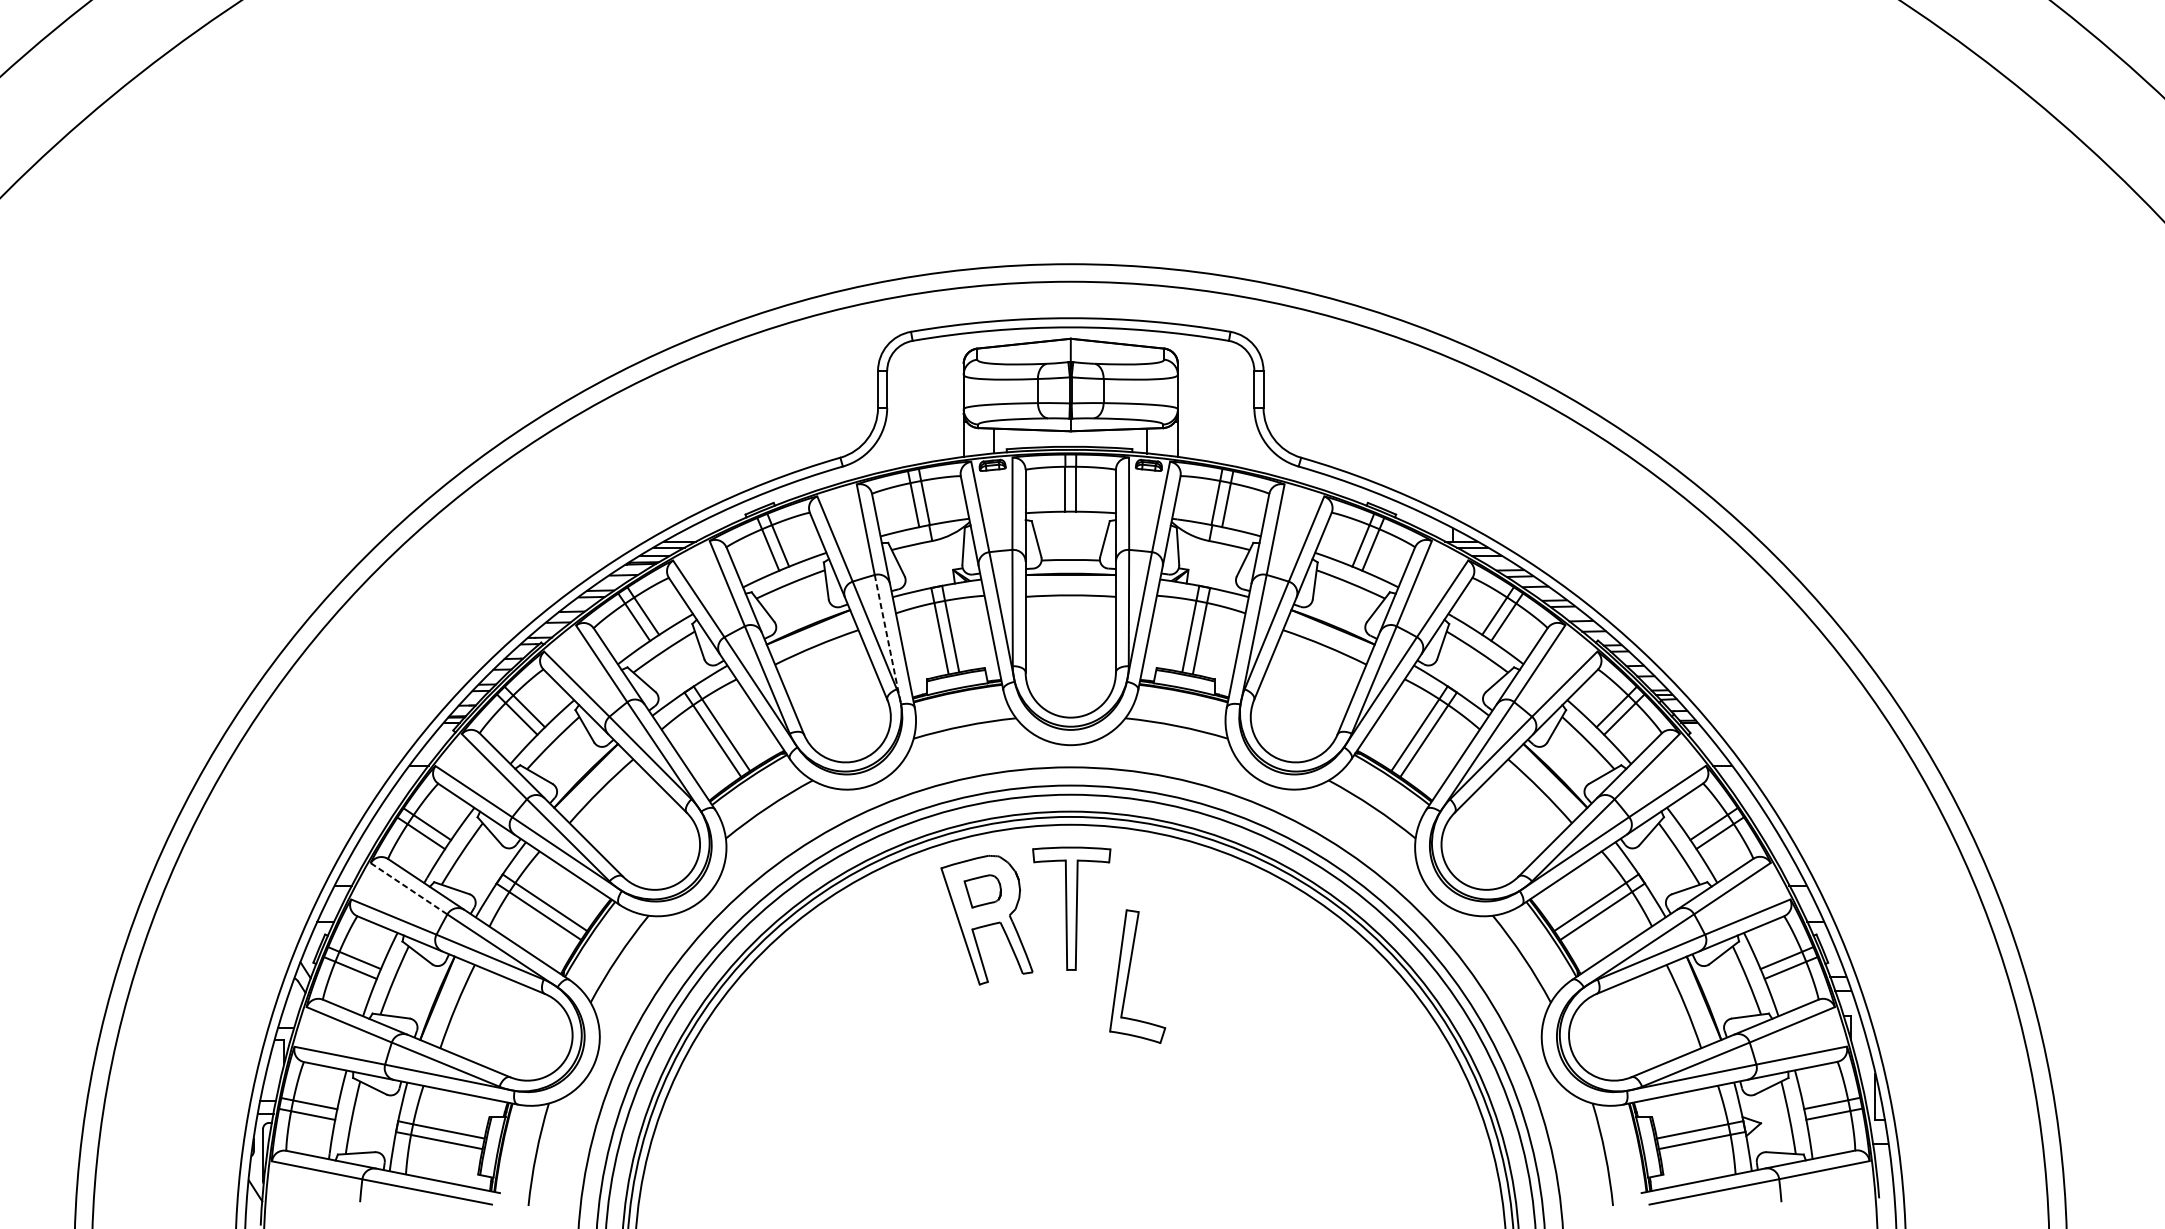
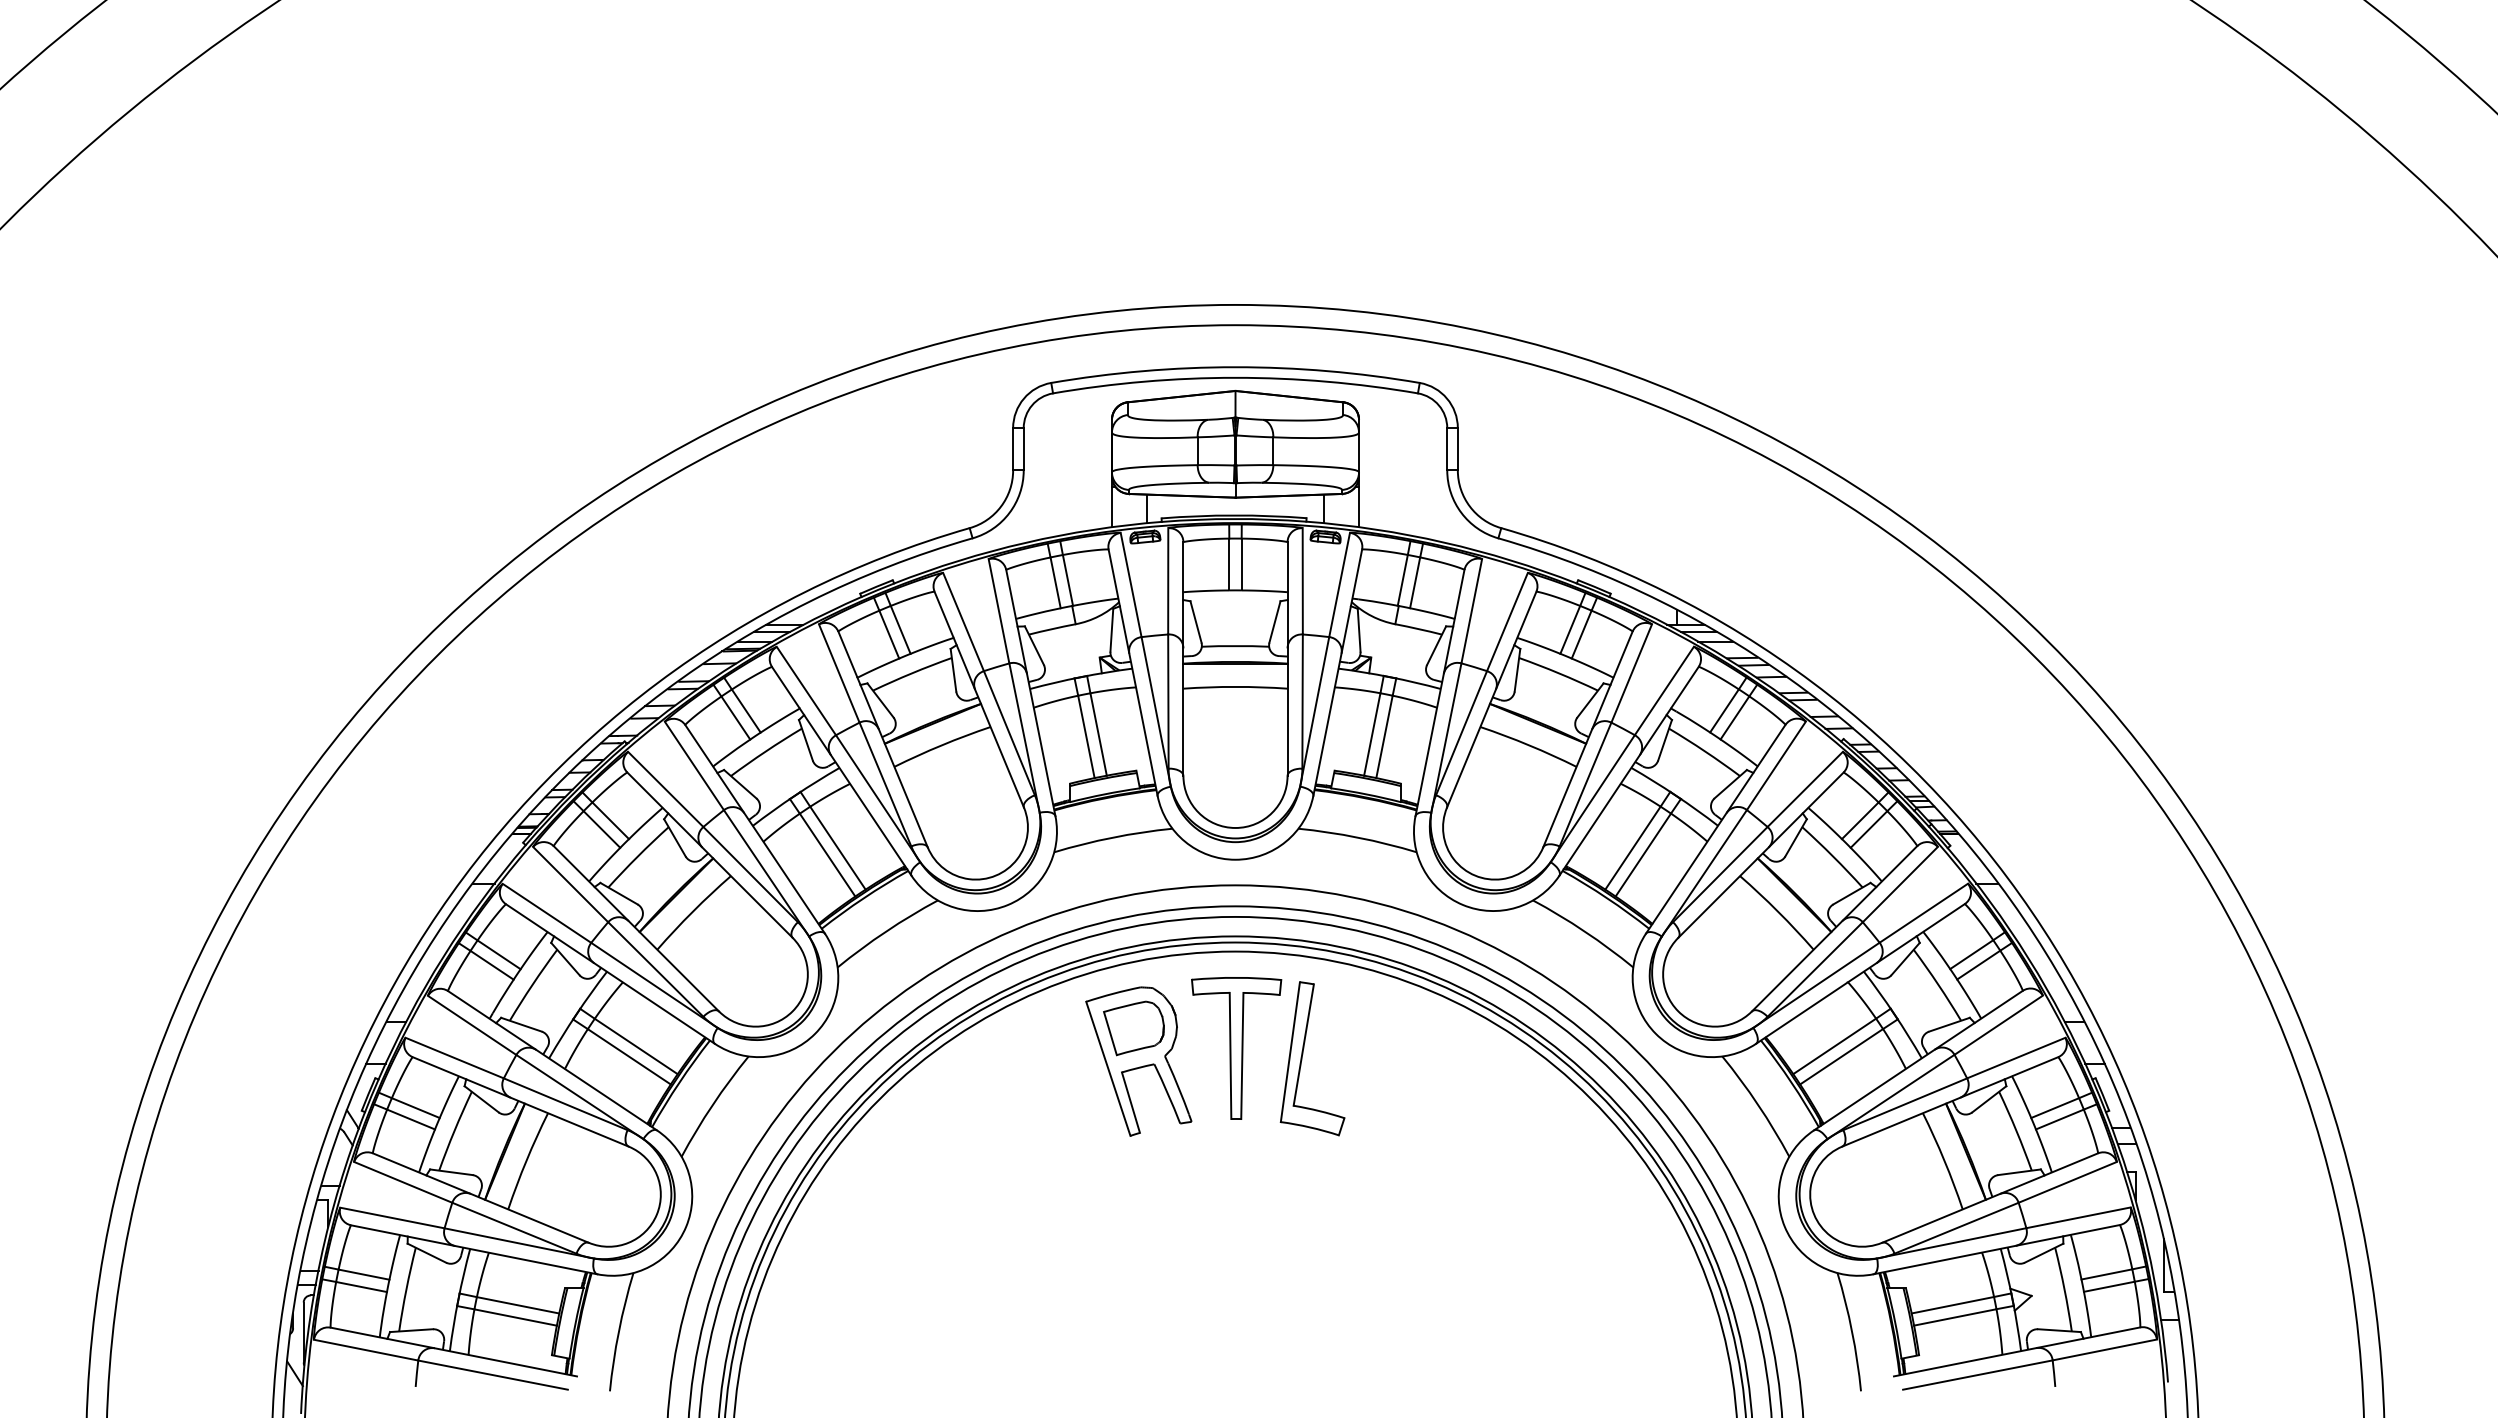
line: (887, 640) -> (1024, 738), dashed -> solid
line: (409, 888) -> (472, 1025), dashed -> solid
part: (982, 891) -> (1133, 1028), size x1.43
part: (1129, 972) -> (1303, 1054), moved

